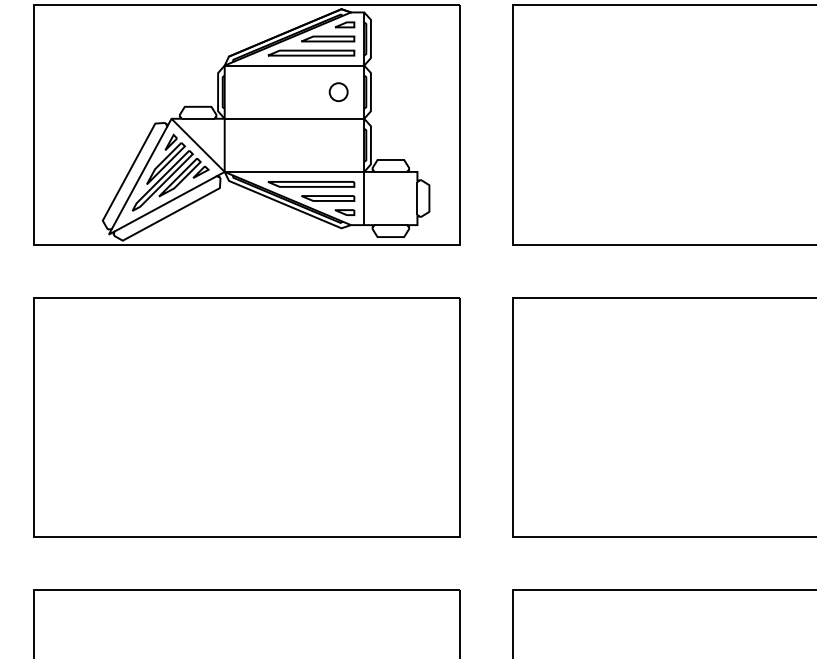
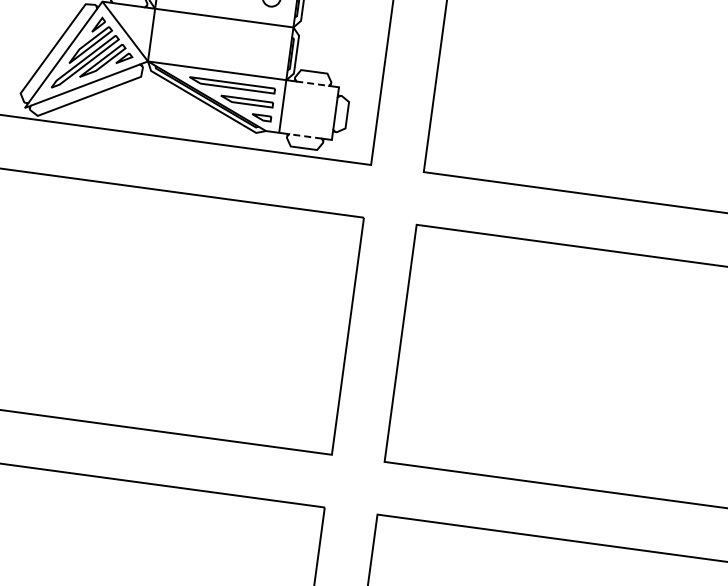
line: (390, 171) -> (312, 83), solid -> dashed
line: (390, 225) -> (305, 136), solid -> dashed

